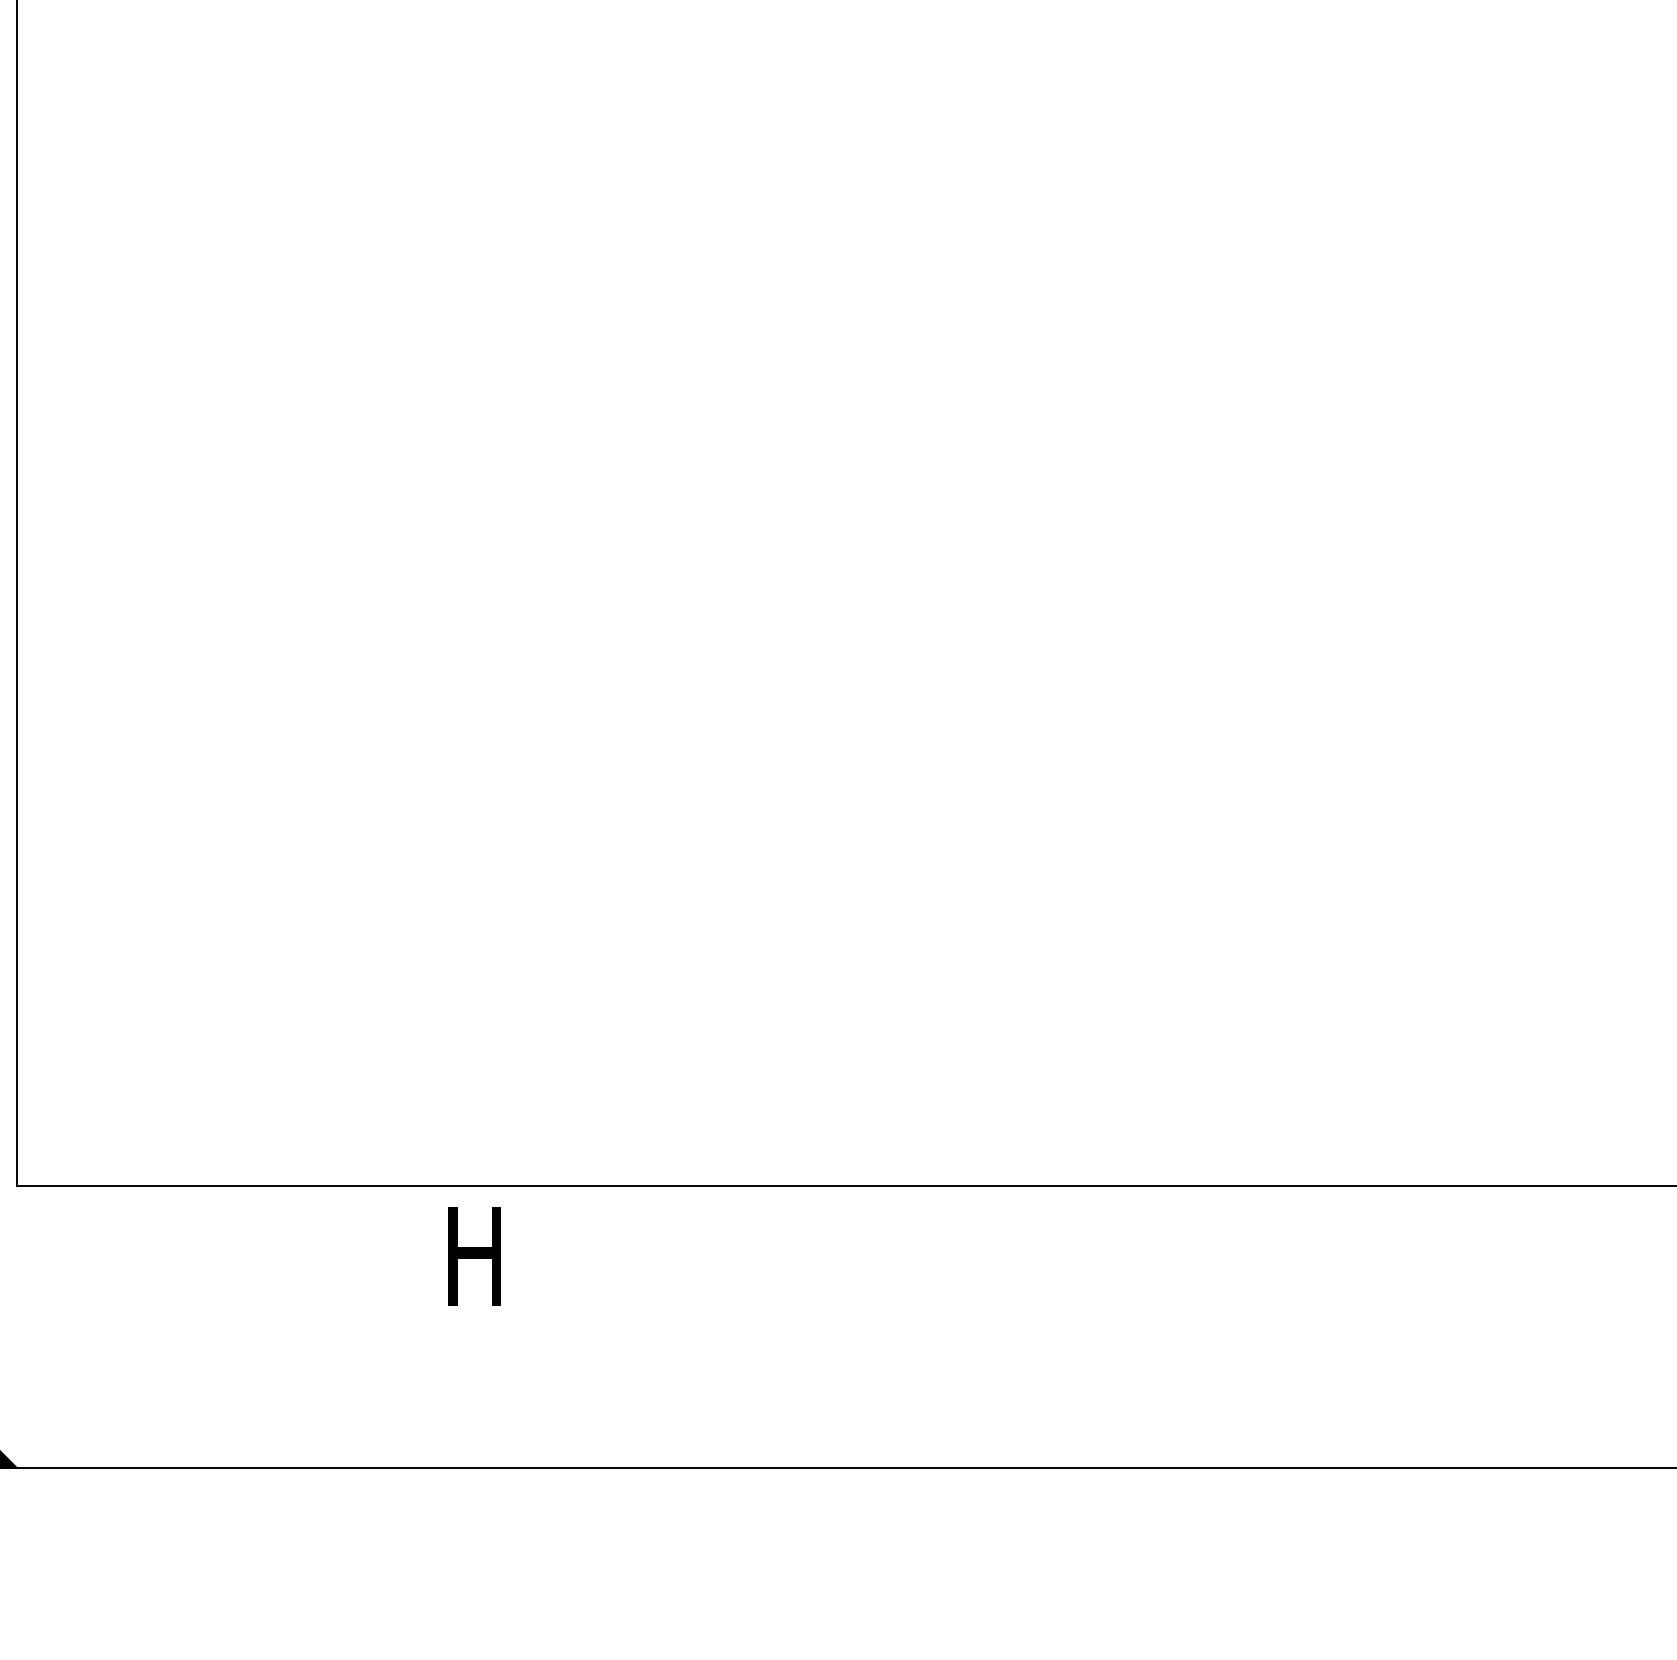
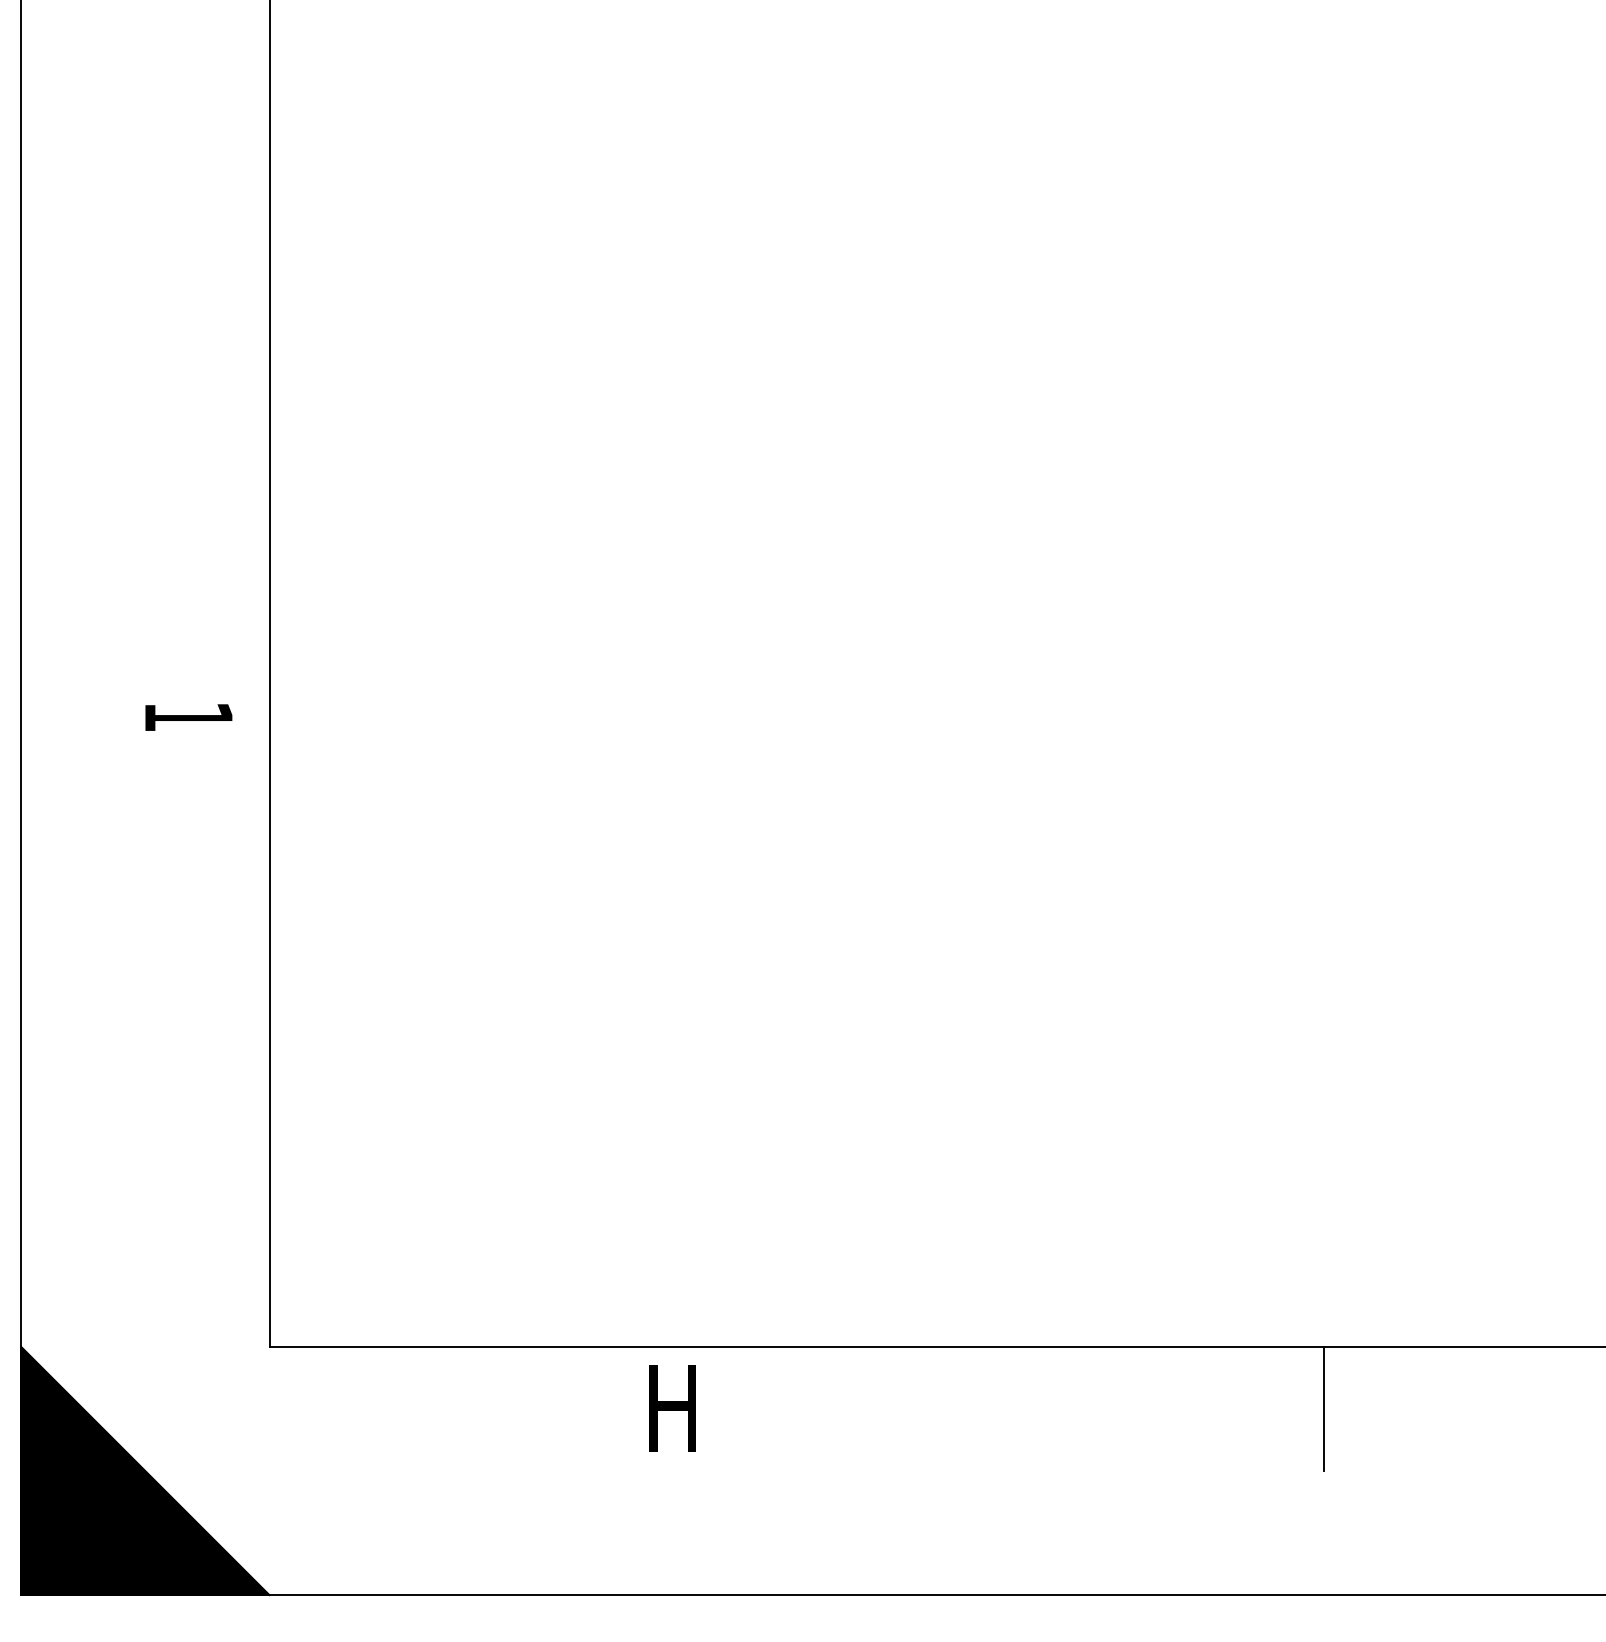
line: (1214, 1255) -> (1324, 1408), added

